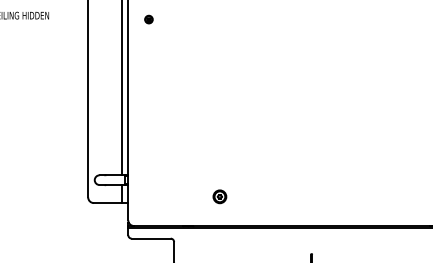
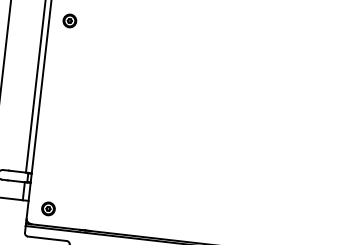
part: (148, 19) -> (69, 20), size x1.67
part: (219, 196) -> (48, 208), moved

